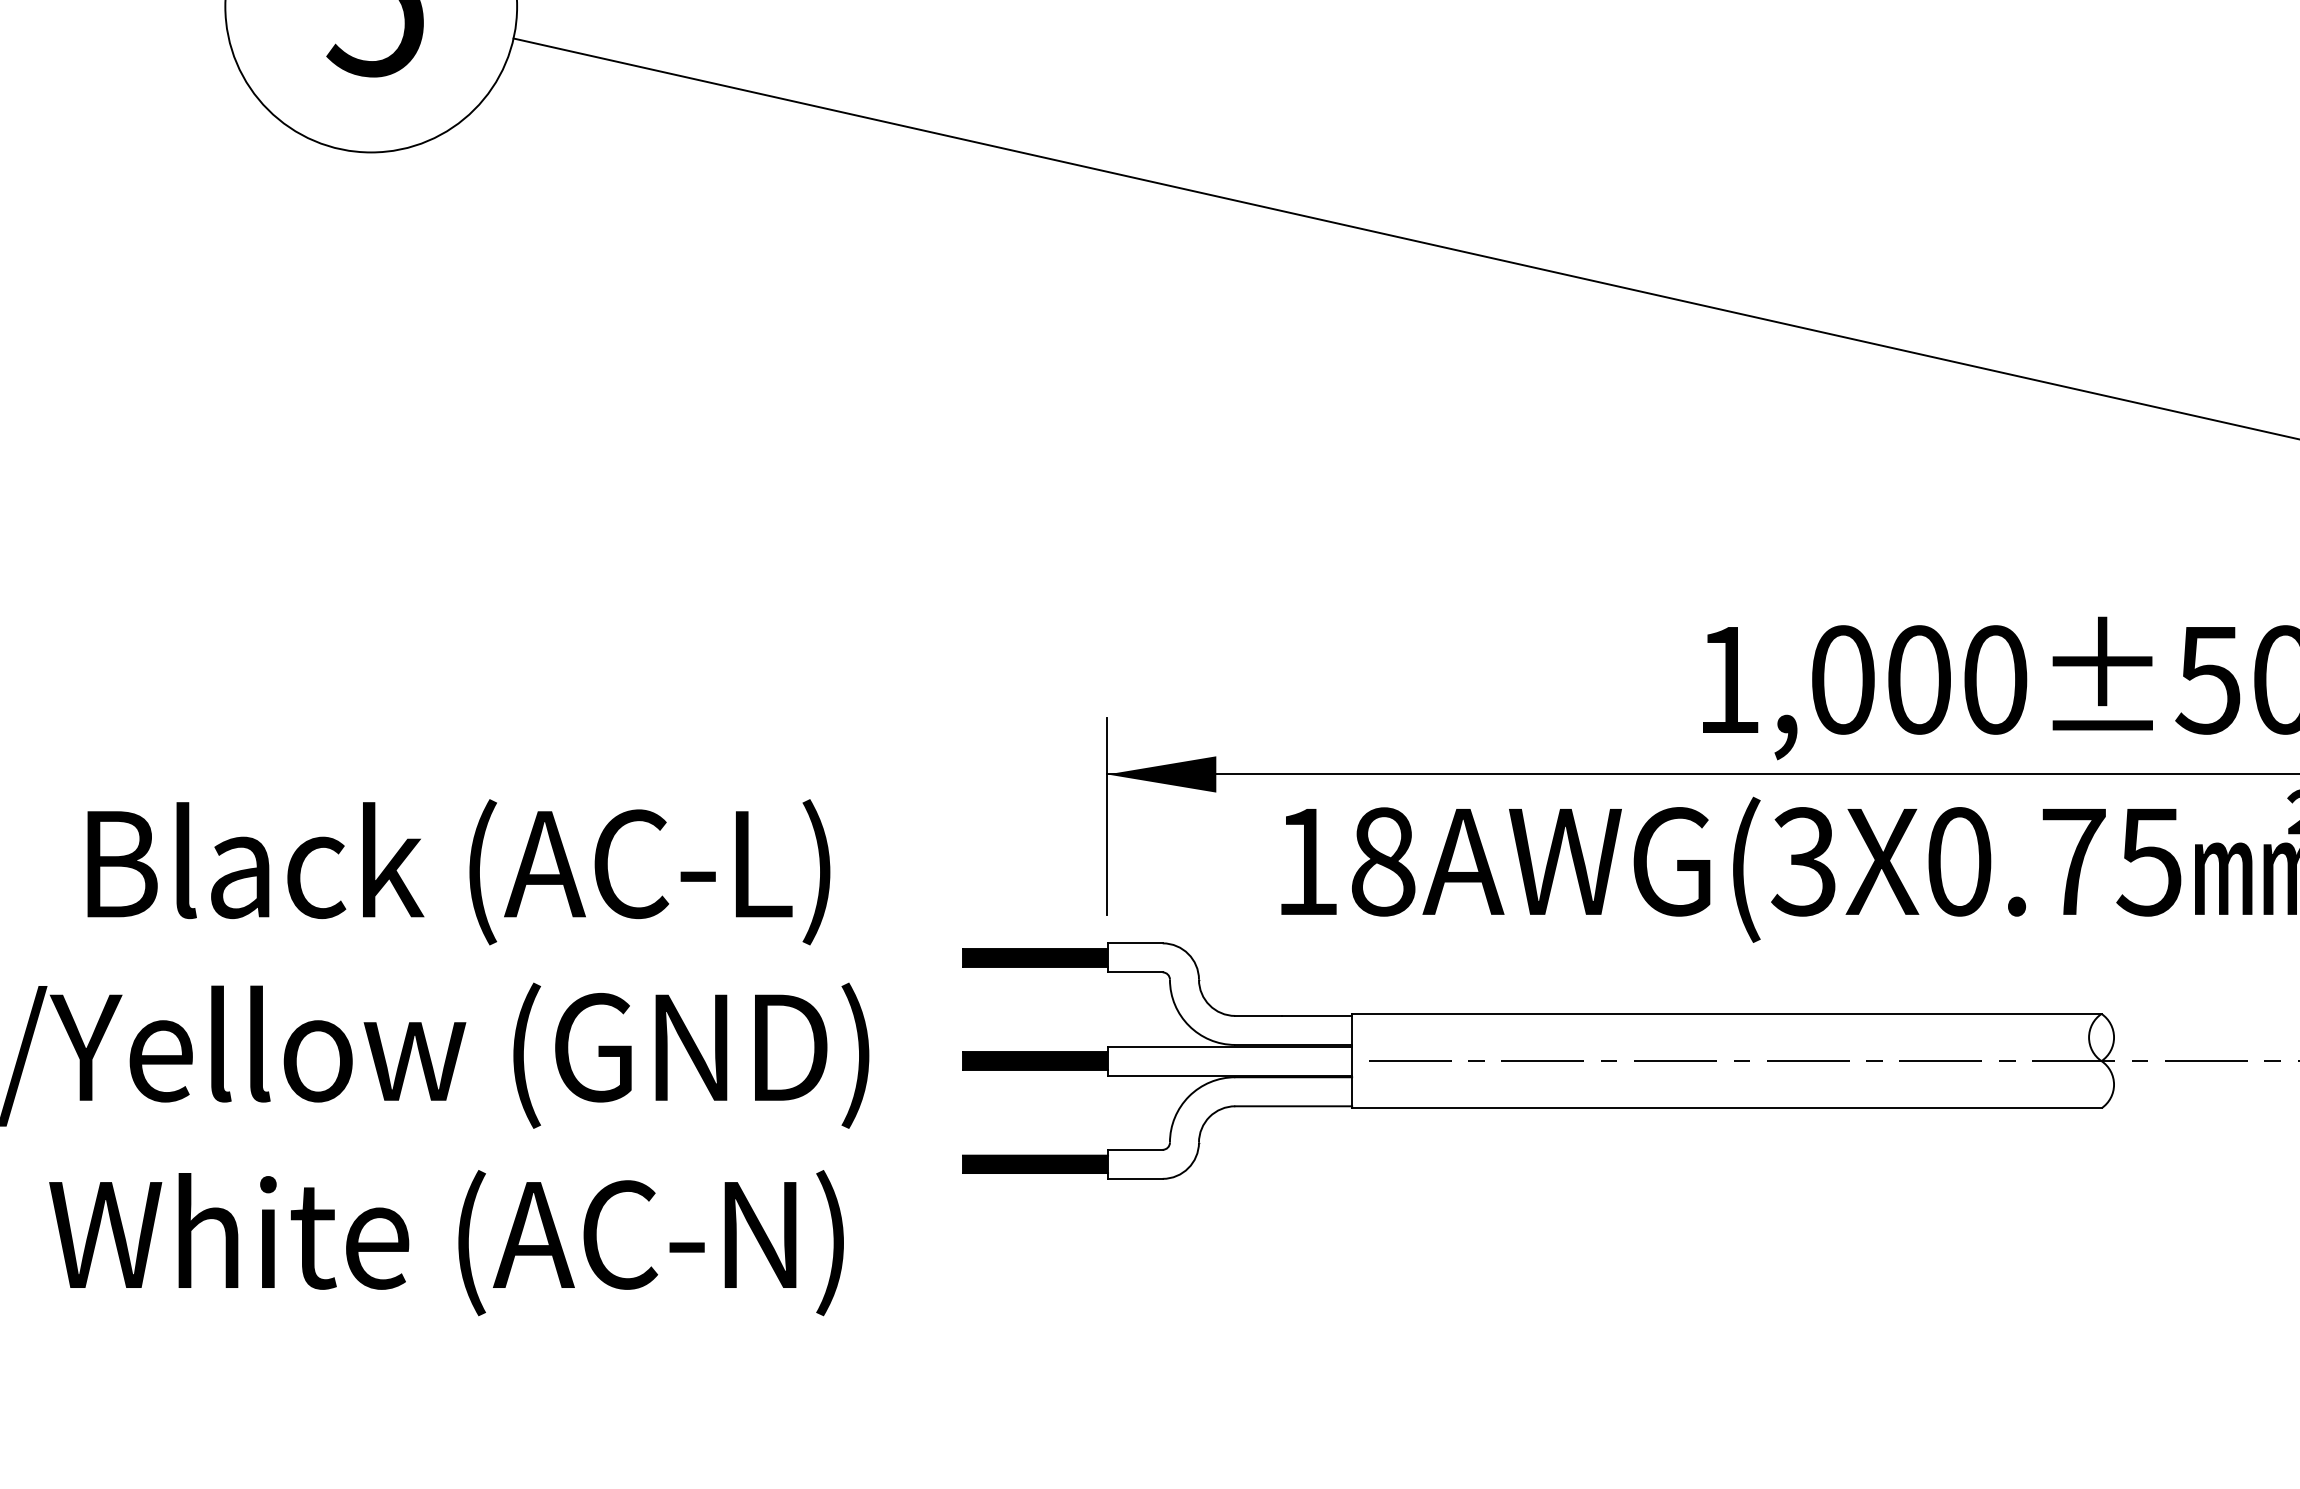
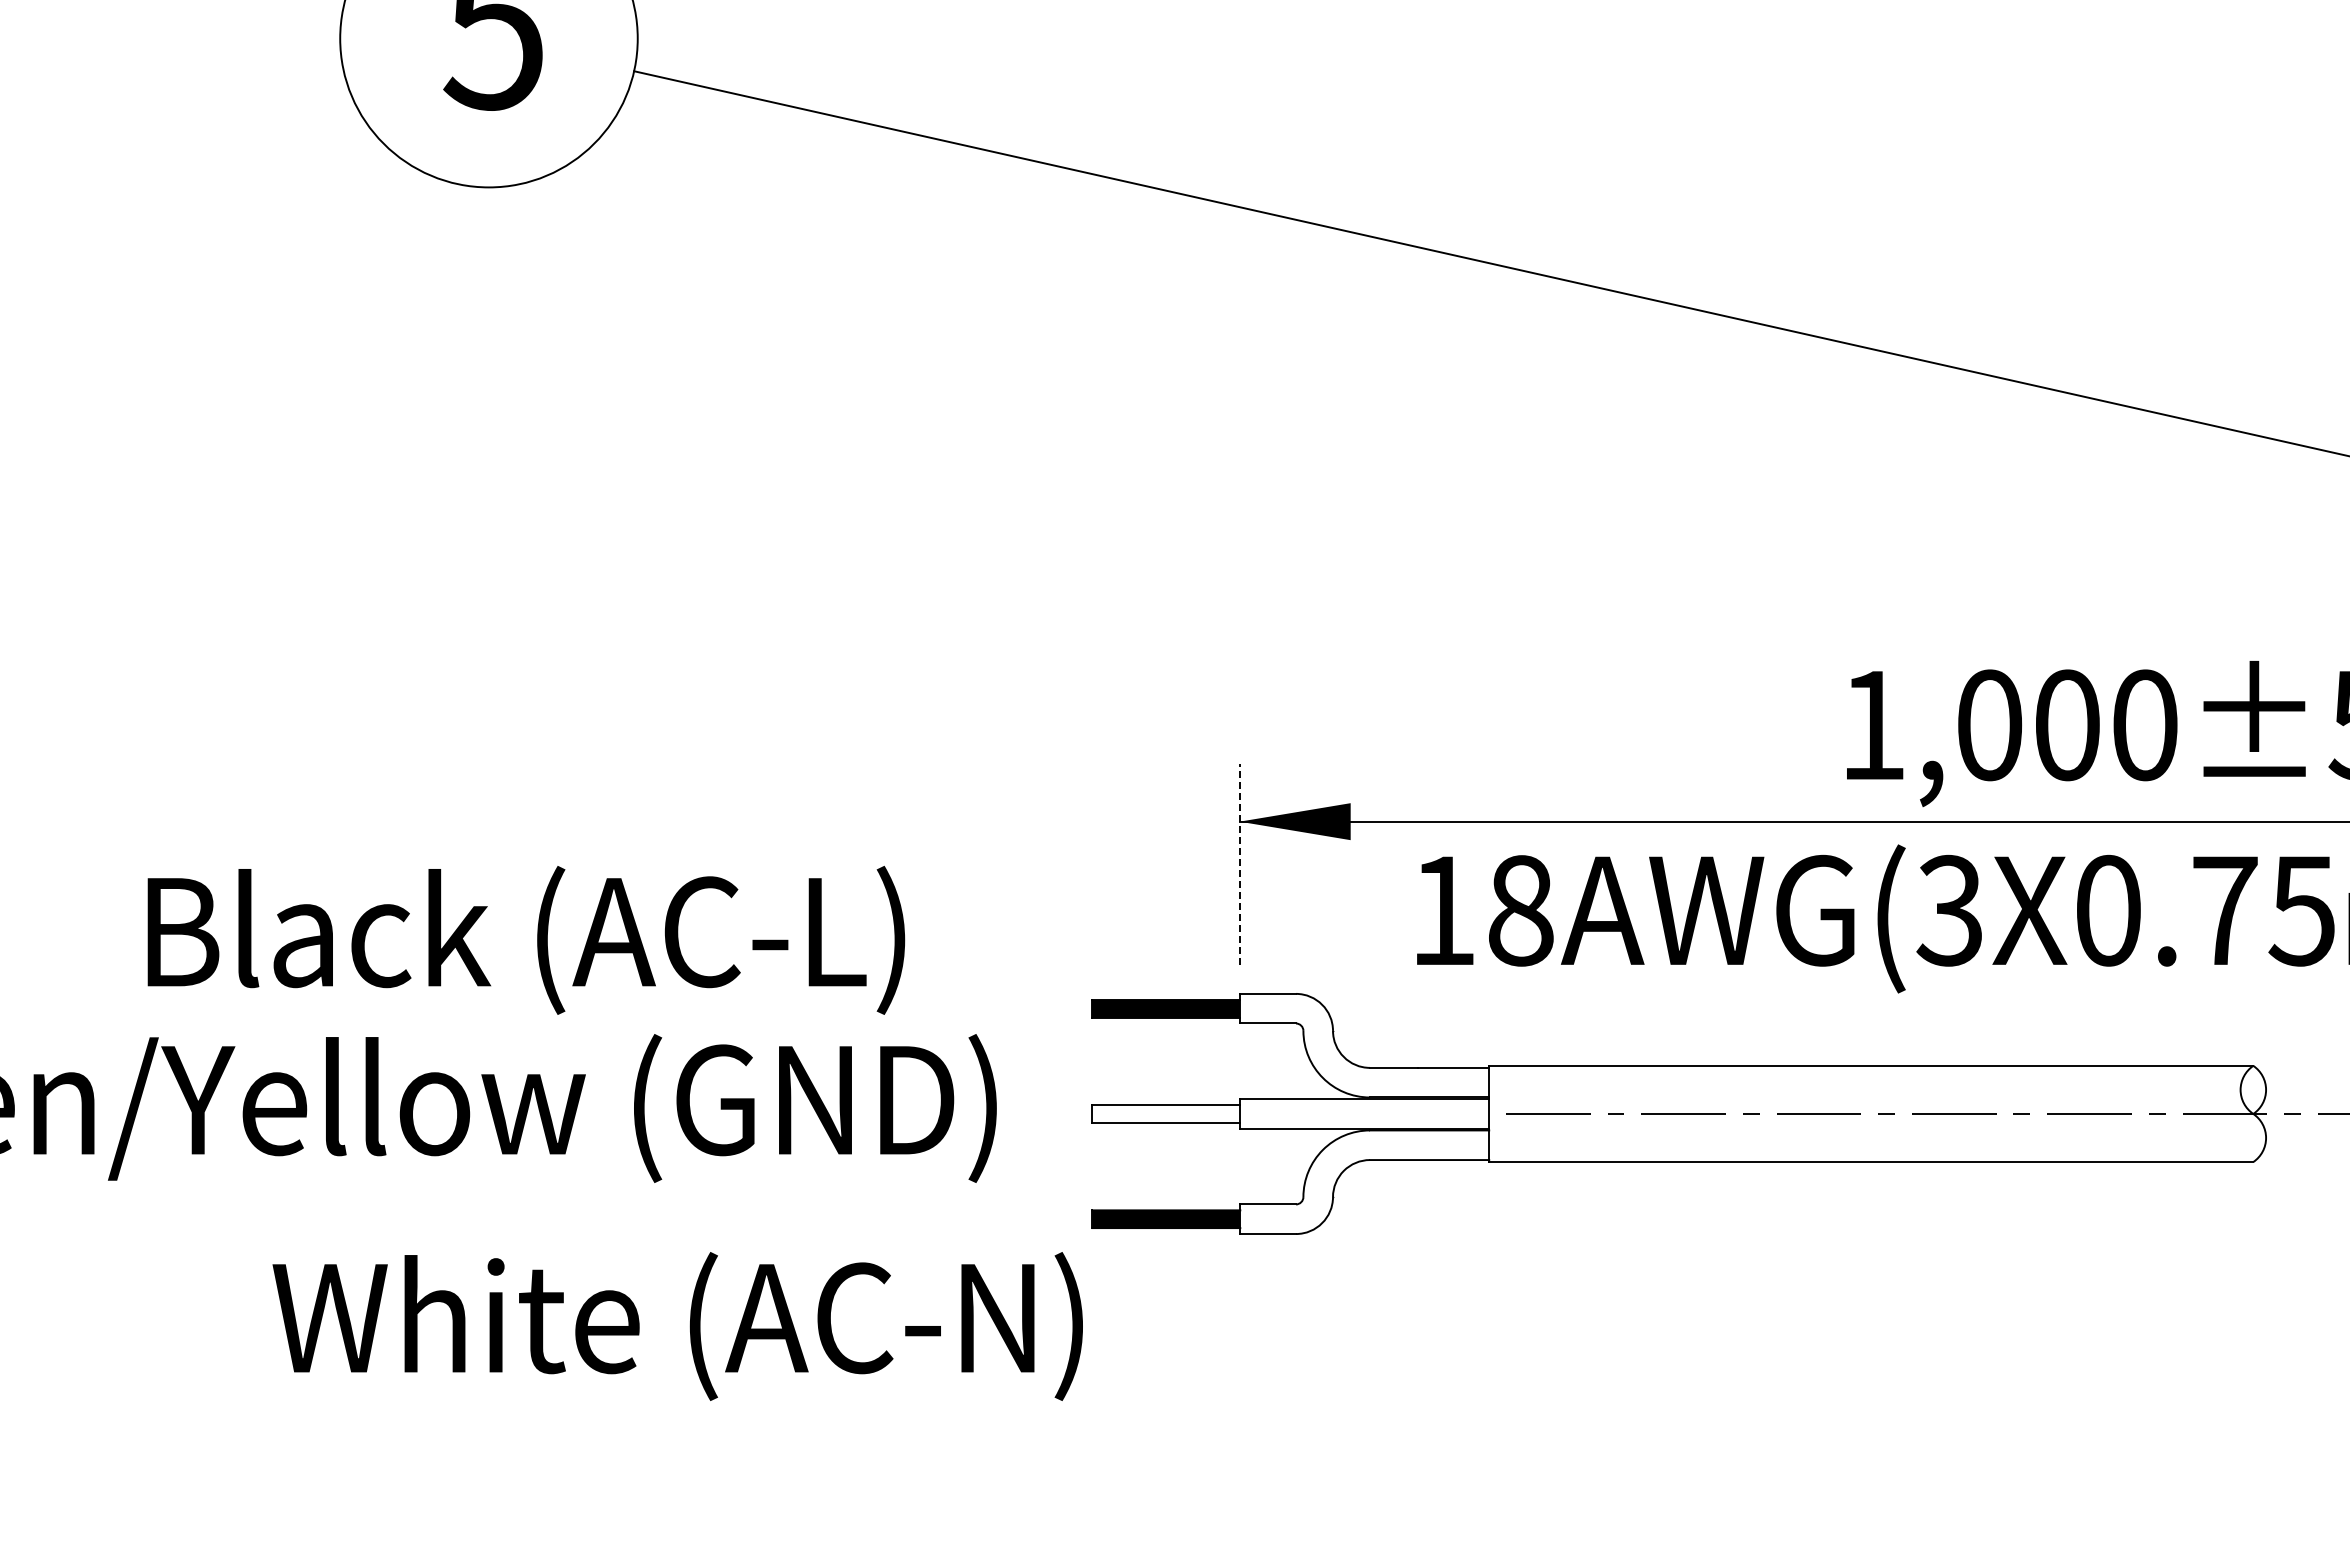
line: (1107, 816) -> (1239, 864), solid -> dashed
text: (459, 872) -> (526, 940), moved
fill: (1035, 1060) -> (1166, 1113), removed
text: (446, 1243) -> (677, 1326), moved

